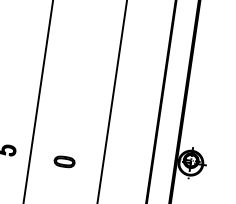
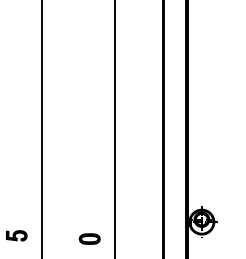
part: (64, 161) -> (89, 238), moved

